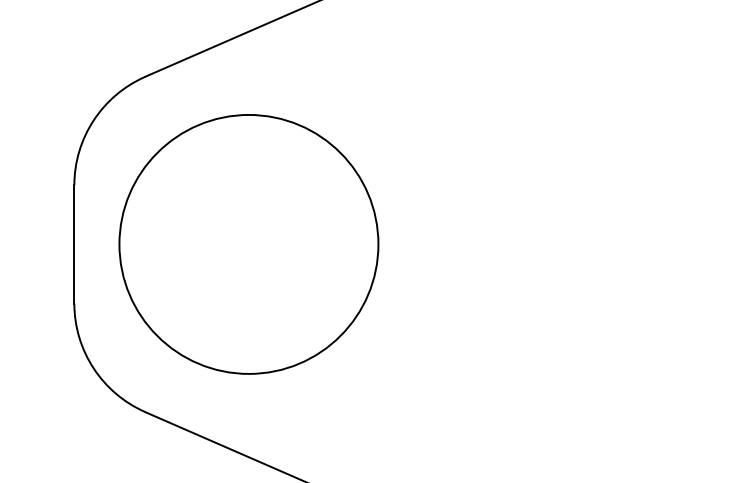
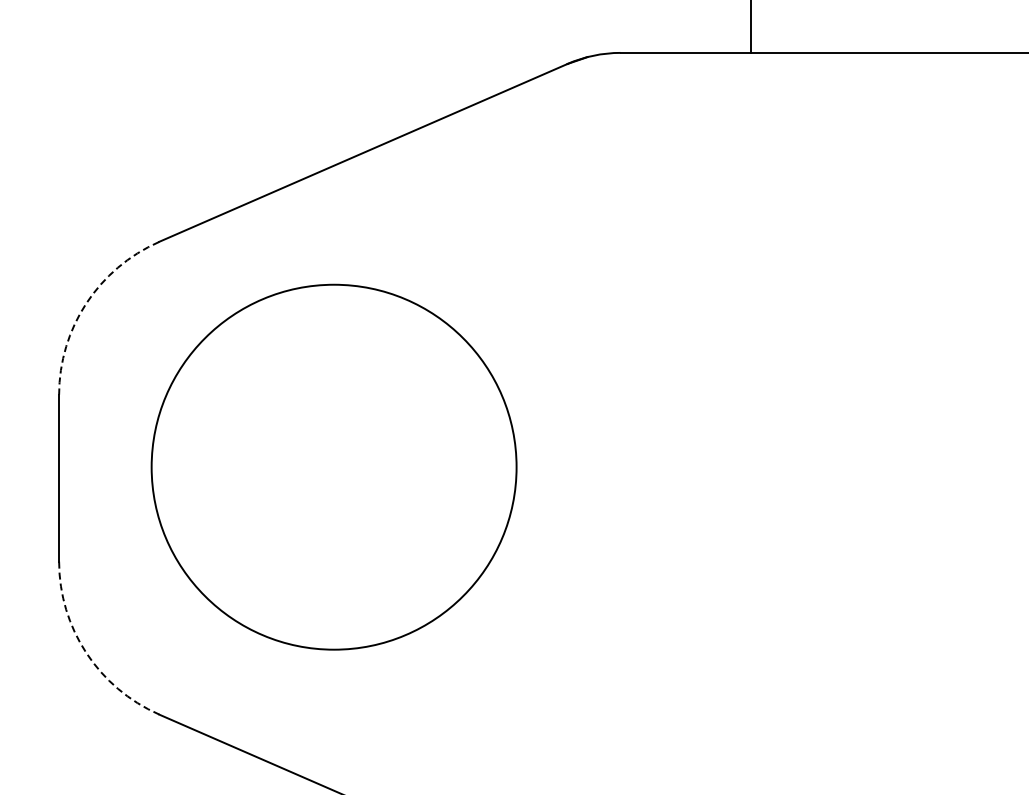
arc: (93, 120) -> (86, 303), solid -> dashed
circle: (248, 243) -> (333, 466), moved
arc: (93, 368) -> (86, 653), solid -> dashed

